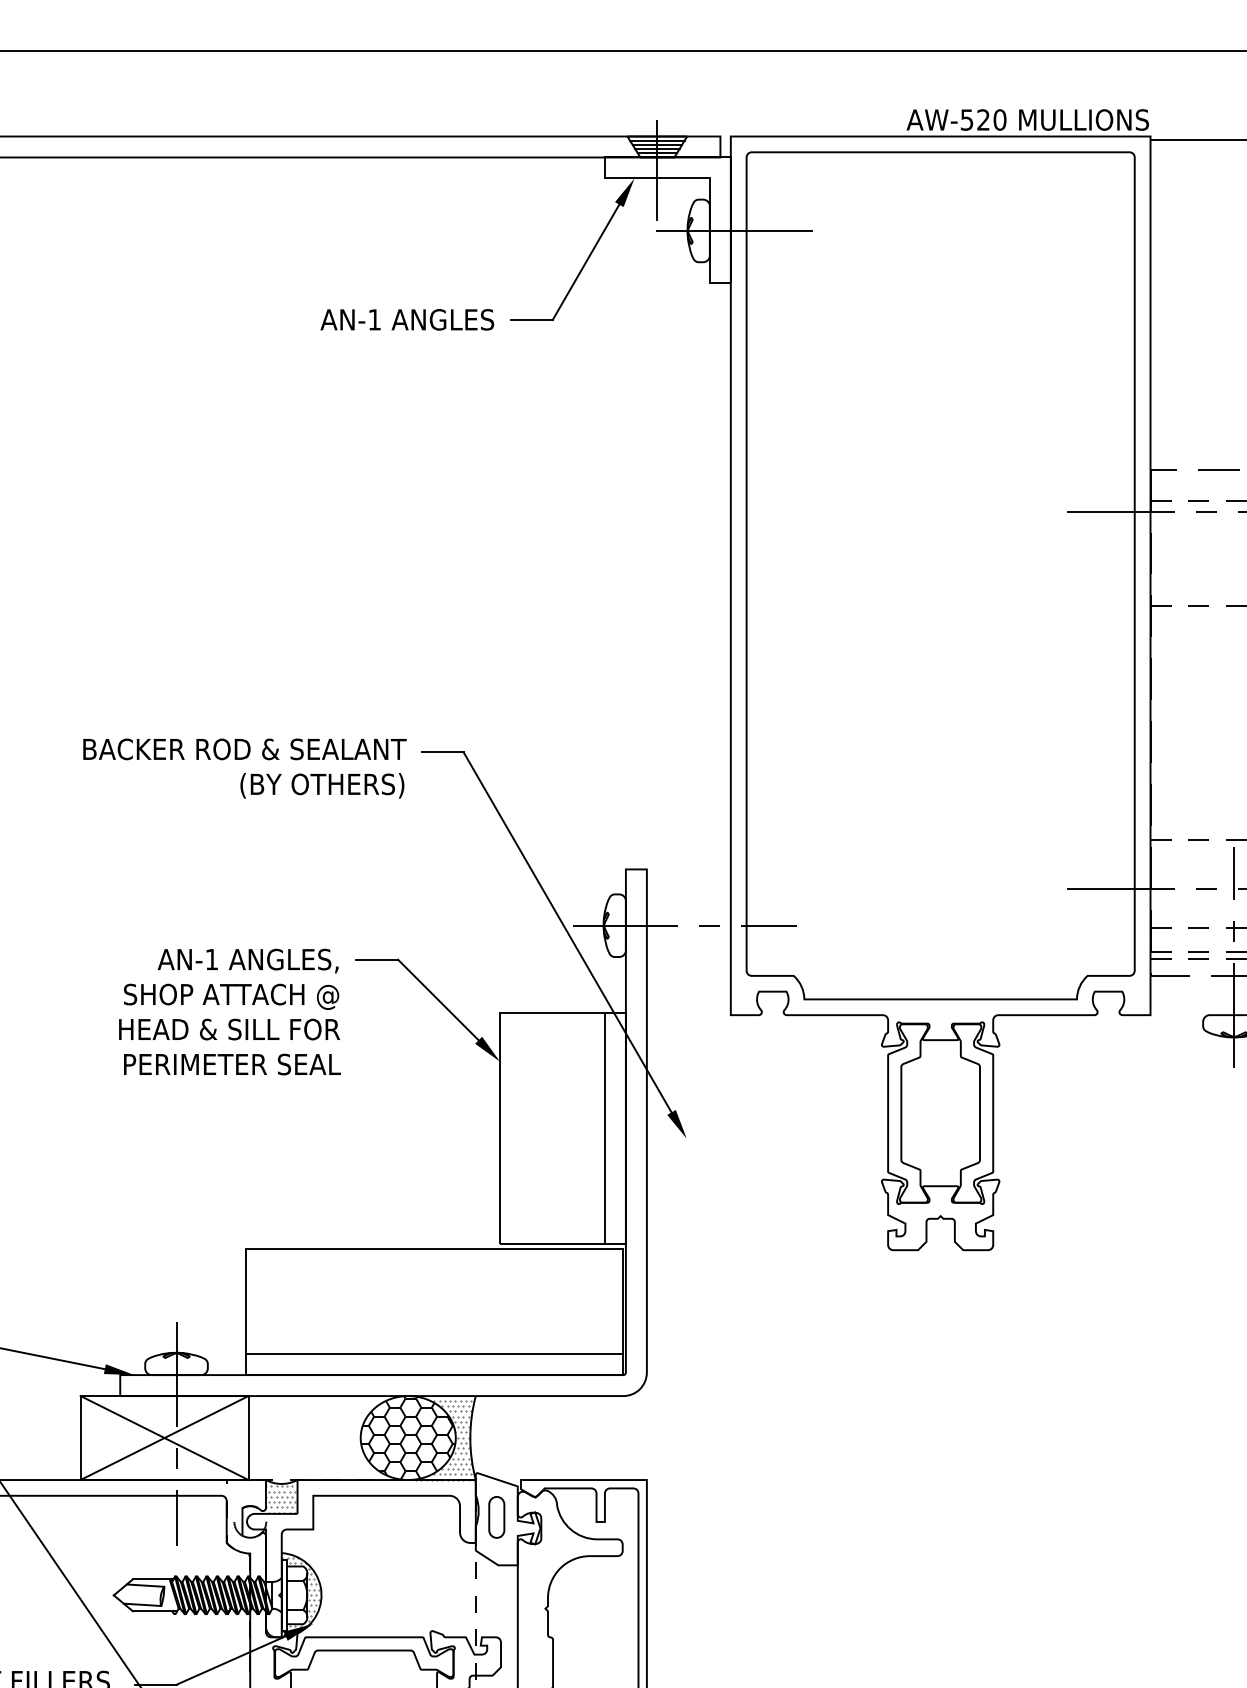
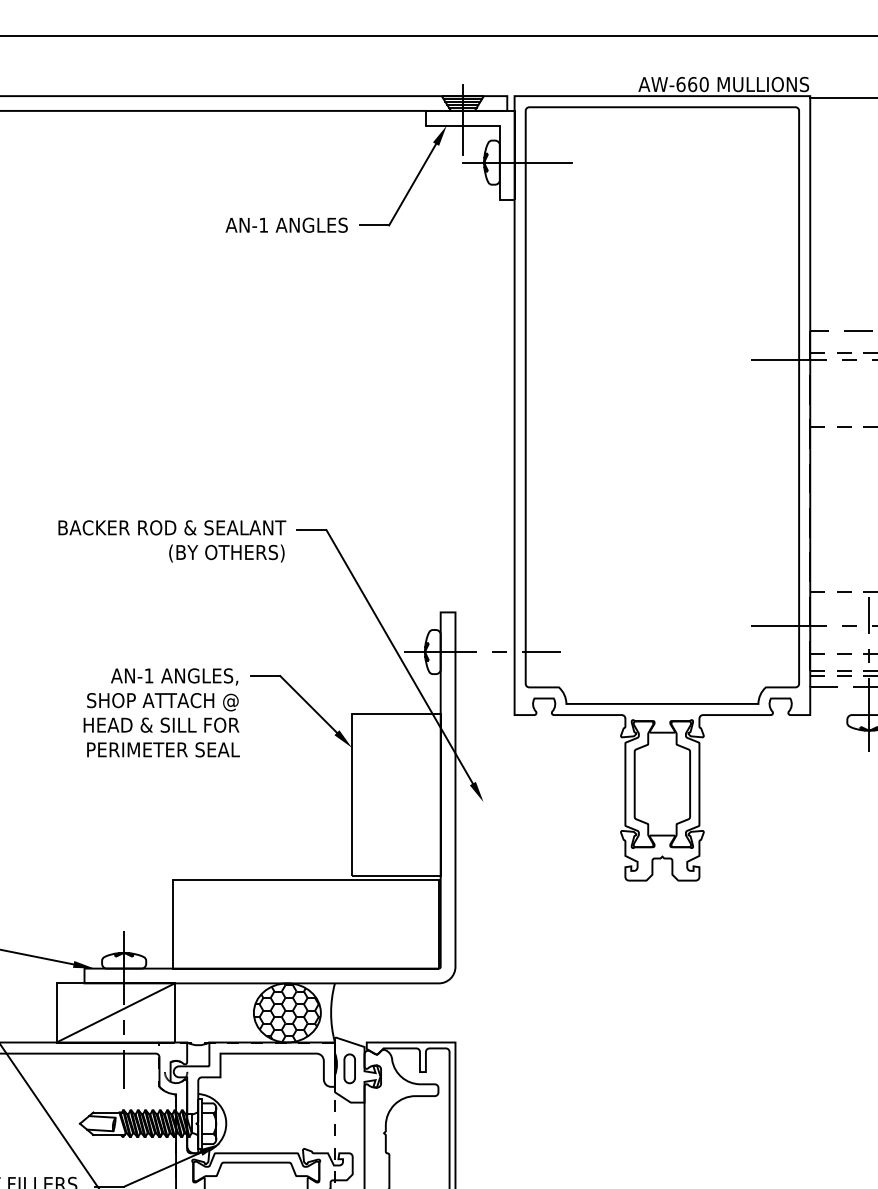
text: (975, 119) -> (686, 84), AW-520 -> AW-660
line: (604, 1128) -> (425, 794), removed
line: (434, 1354) -> (305, 954), removed
line: (164, 1438) -> (115, 1013), removed
hatch: (444, 1439) -> (312, 1013), removed
hatch: (280, 1499) -> (197, 1056), removed
hatch: (300, 1594) -> (211, 1123), removed

